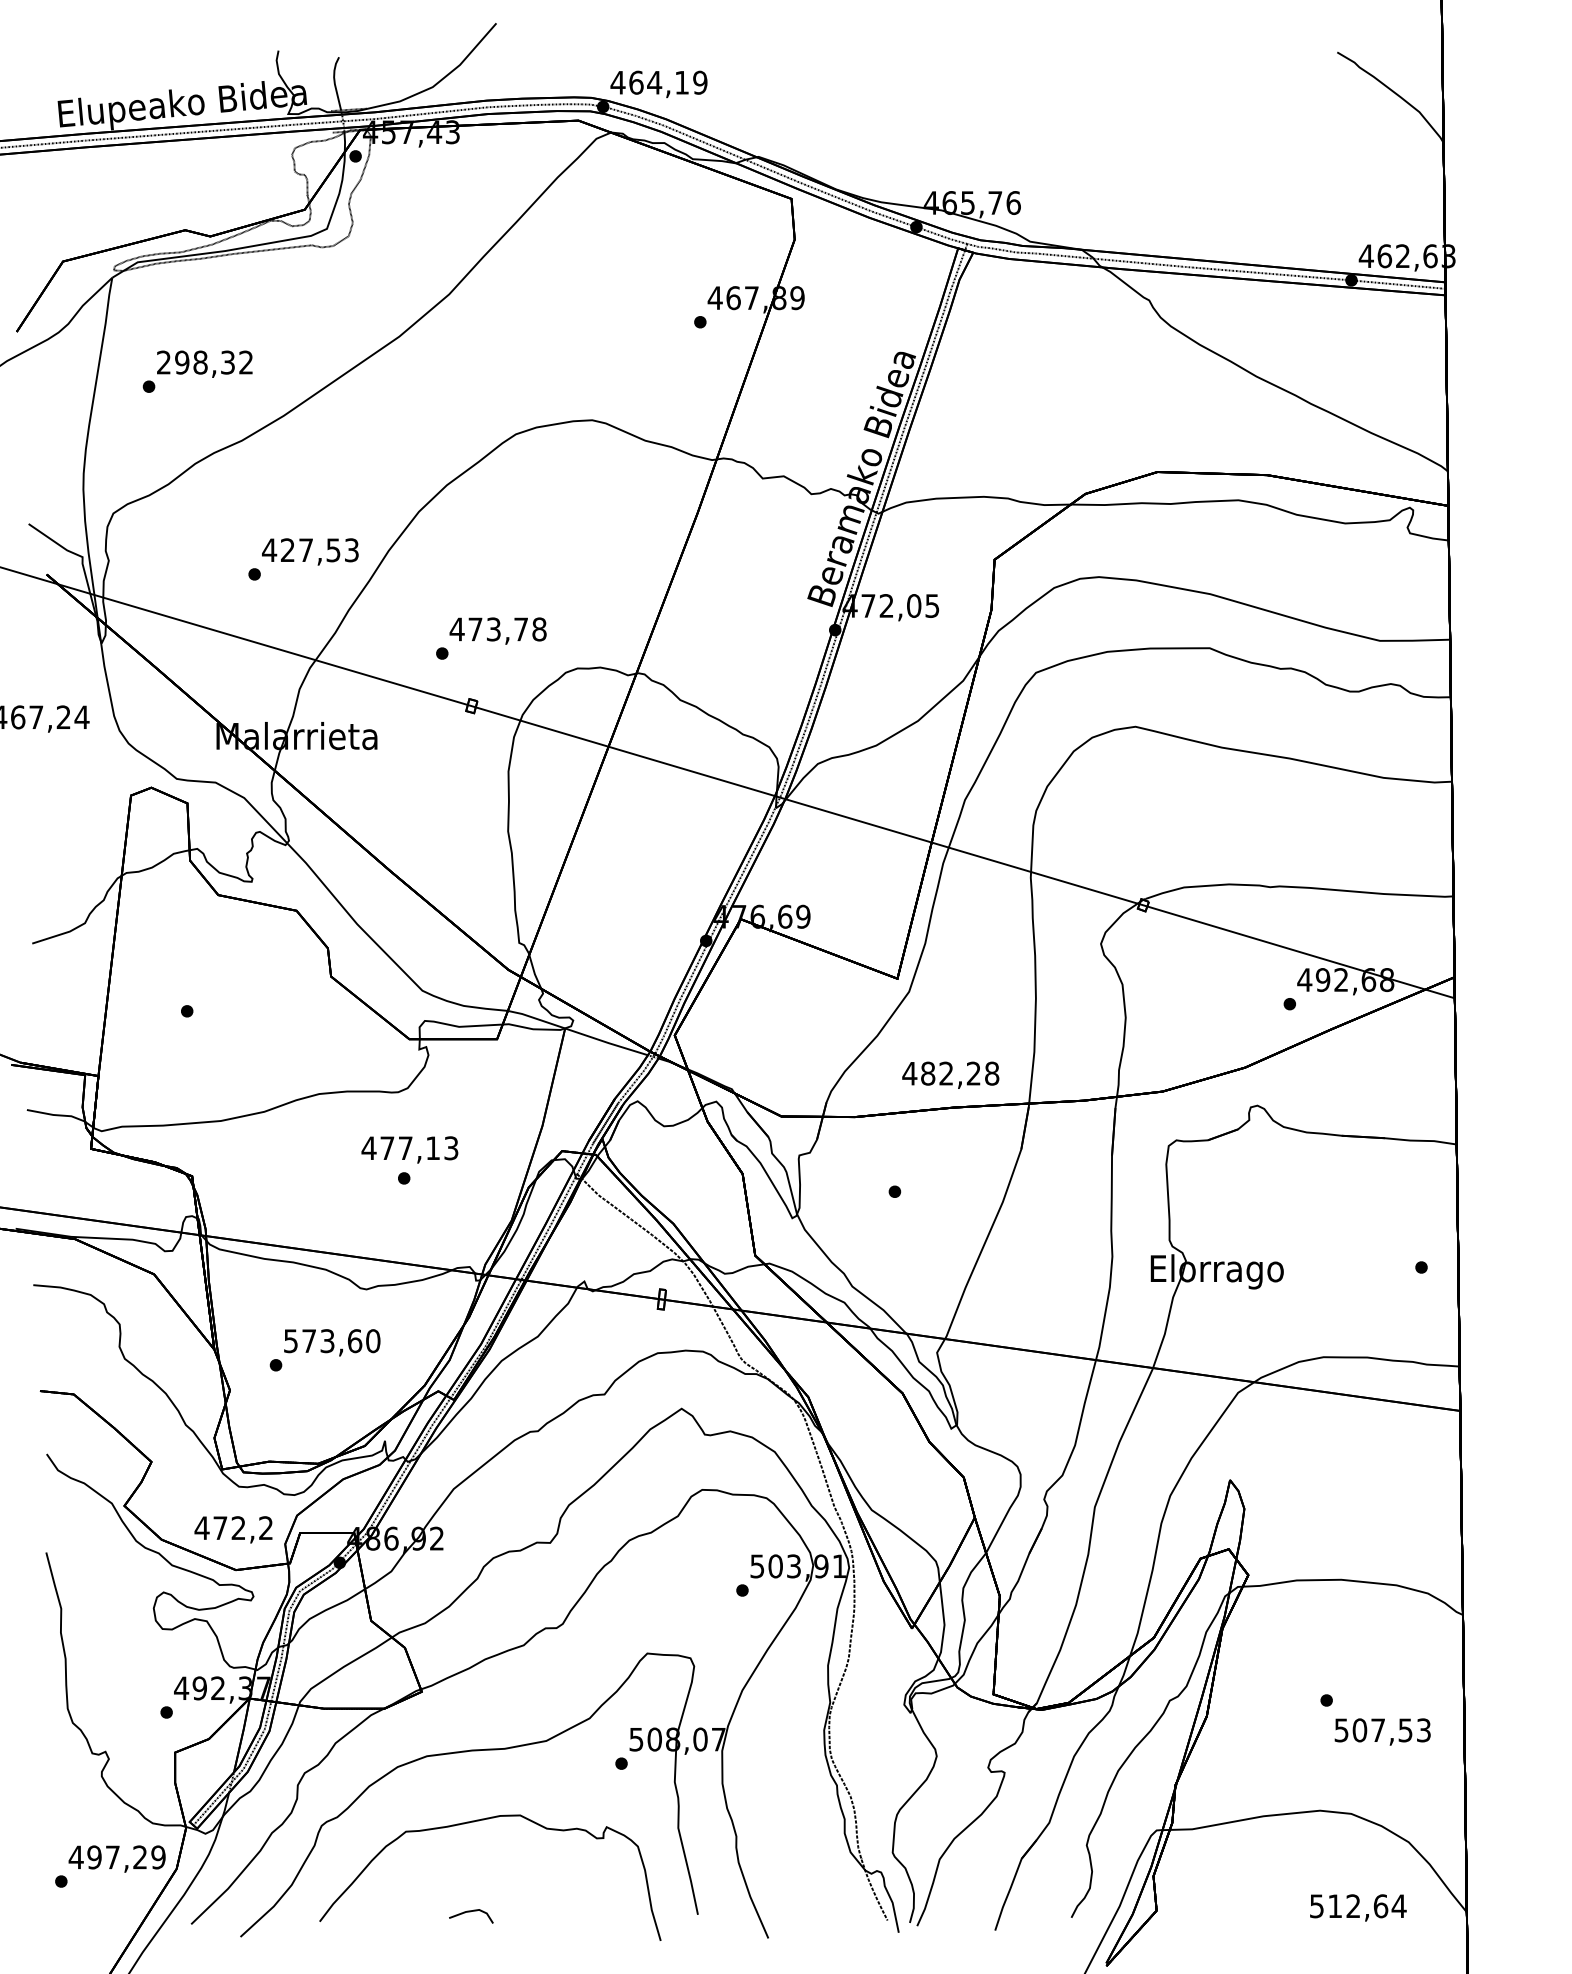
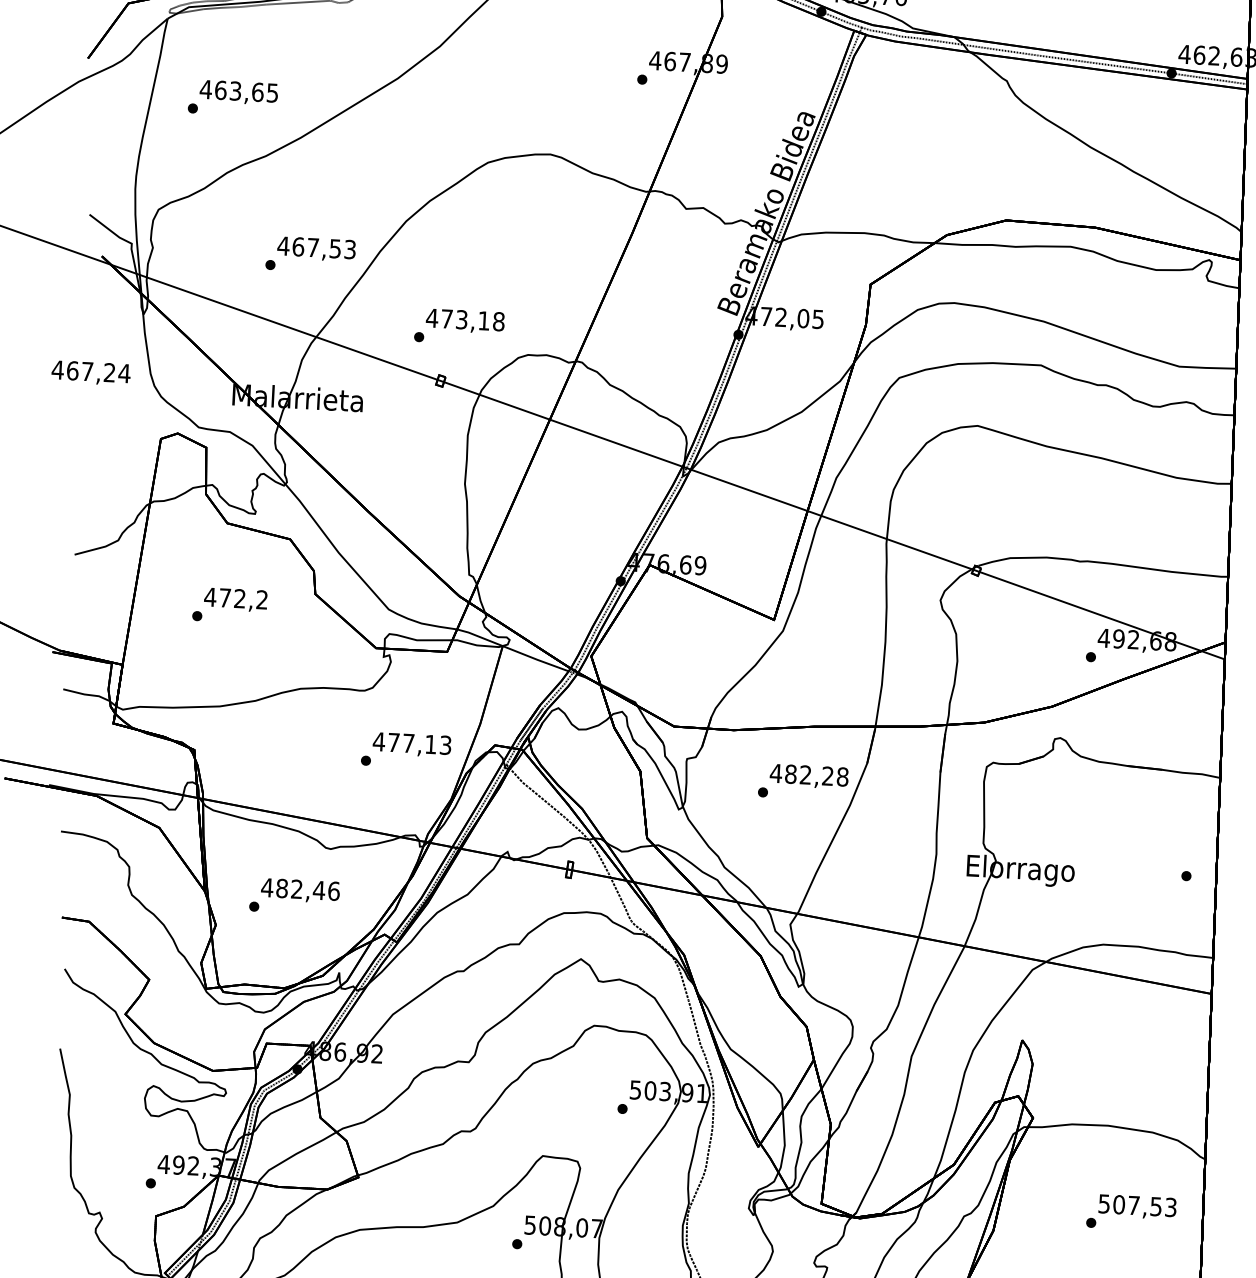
text: (204, 362) -> (238, 91), 298,32 -> 463,65
text: (287, 550) -> (298, 247), 427,53 -> 467,53
text: (520, 629) -> (483, 320), 473,78 -> 473,18
text: (950, 1074) -> (809, 775), moved
text: (409, 1149) -> (411, 744), moved
text: (331, 1341) -> (300, 889), 573,60 -> 482,46
text: (233, 1529) -> (235, 599), moved
text: (1382, 1731) -> (1137, 1206), moved

